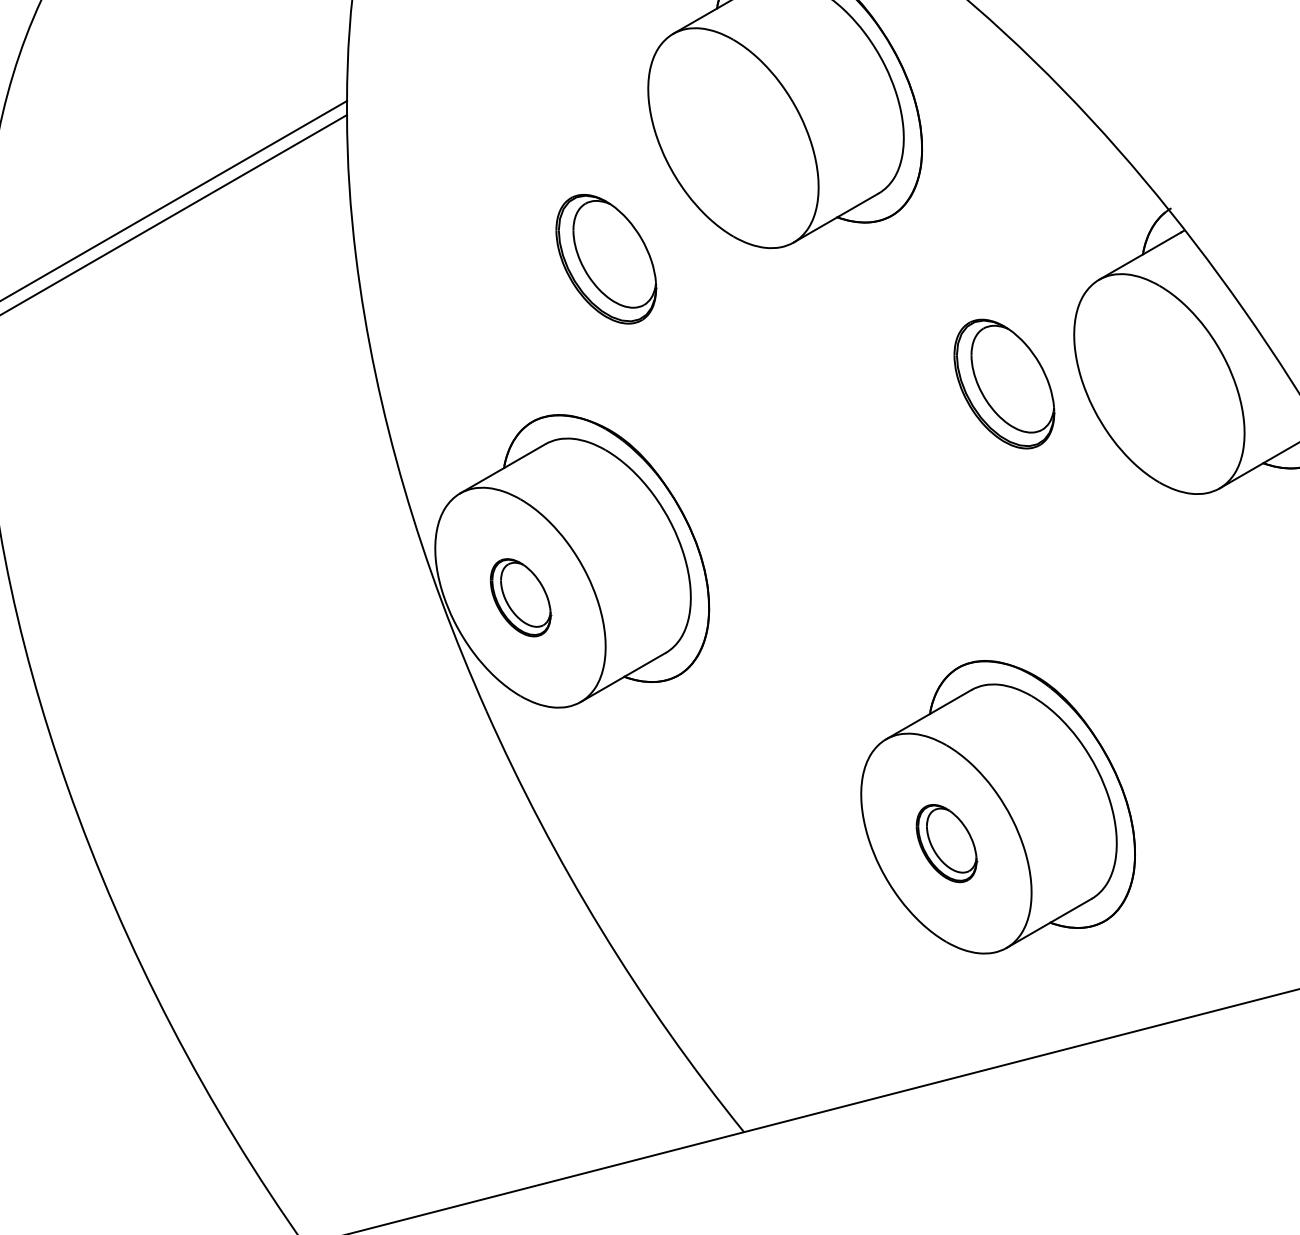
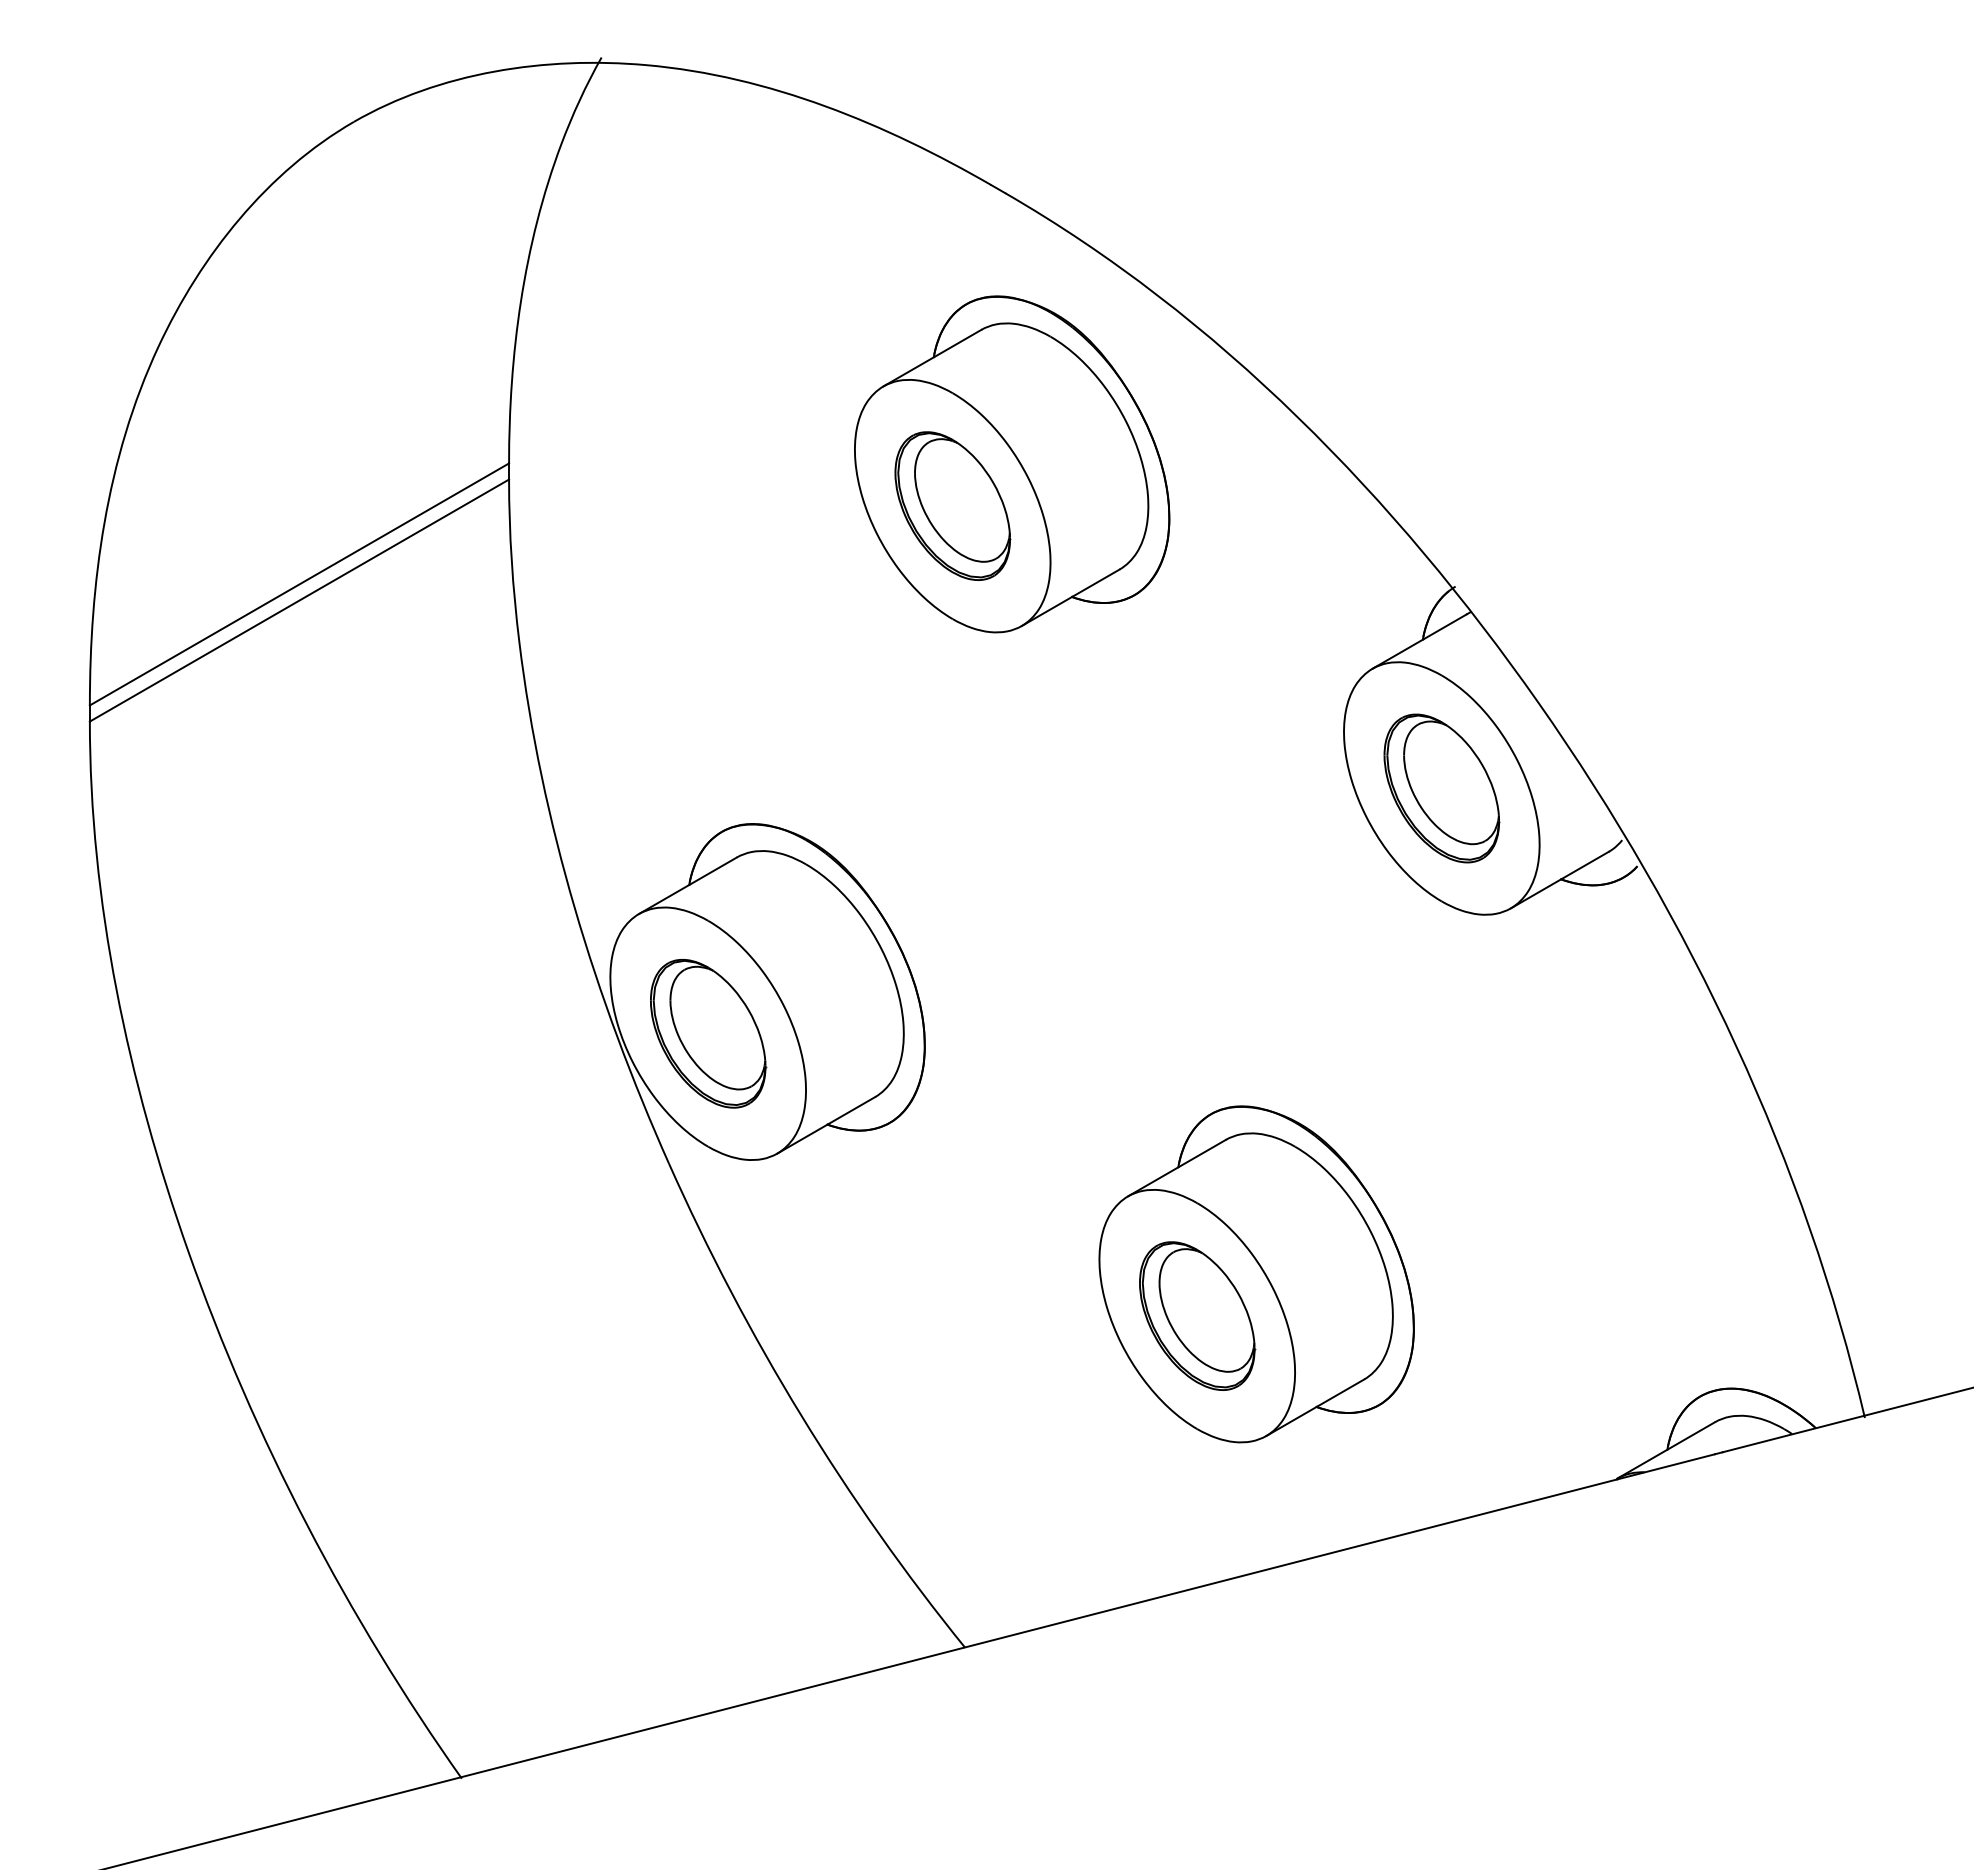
part: (606, 258) -> (952, 505), moved
part: (1004, 384) -> (1441, 788), moved
part: (520, 597) -> (708, 1033), size x1.67
part: (946, 843) -> (1197, 1315), size x1.67

